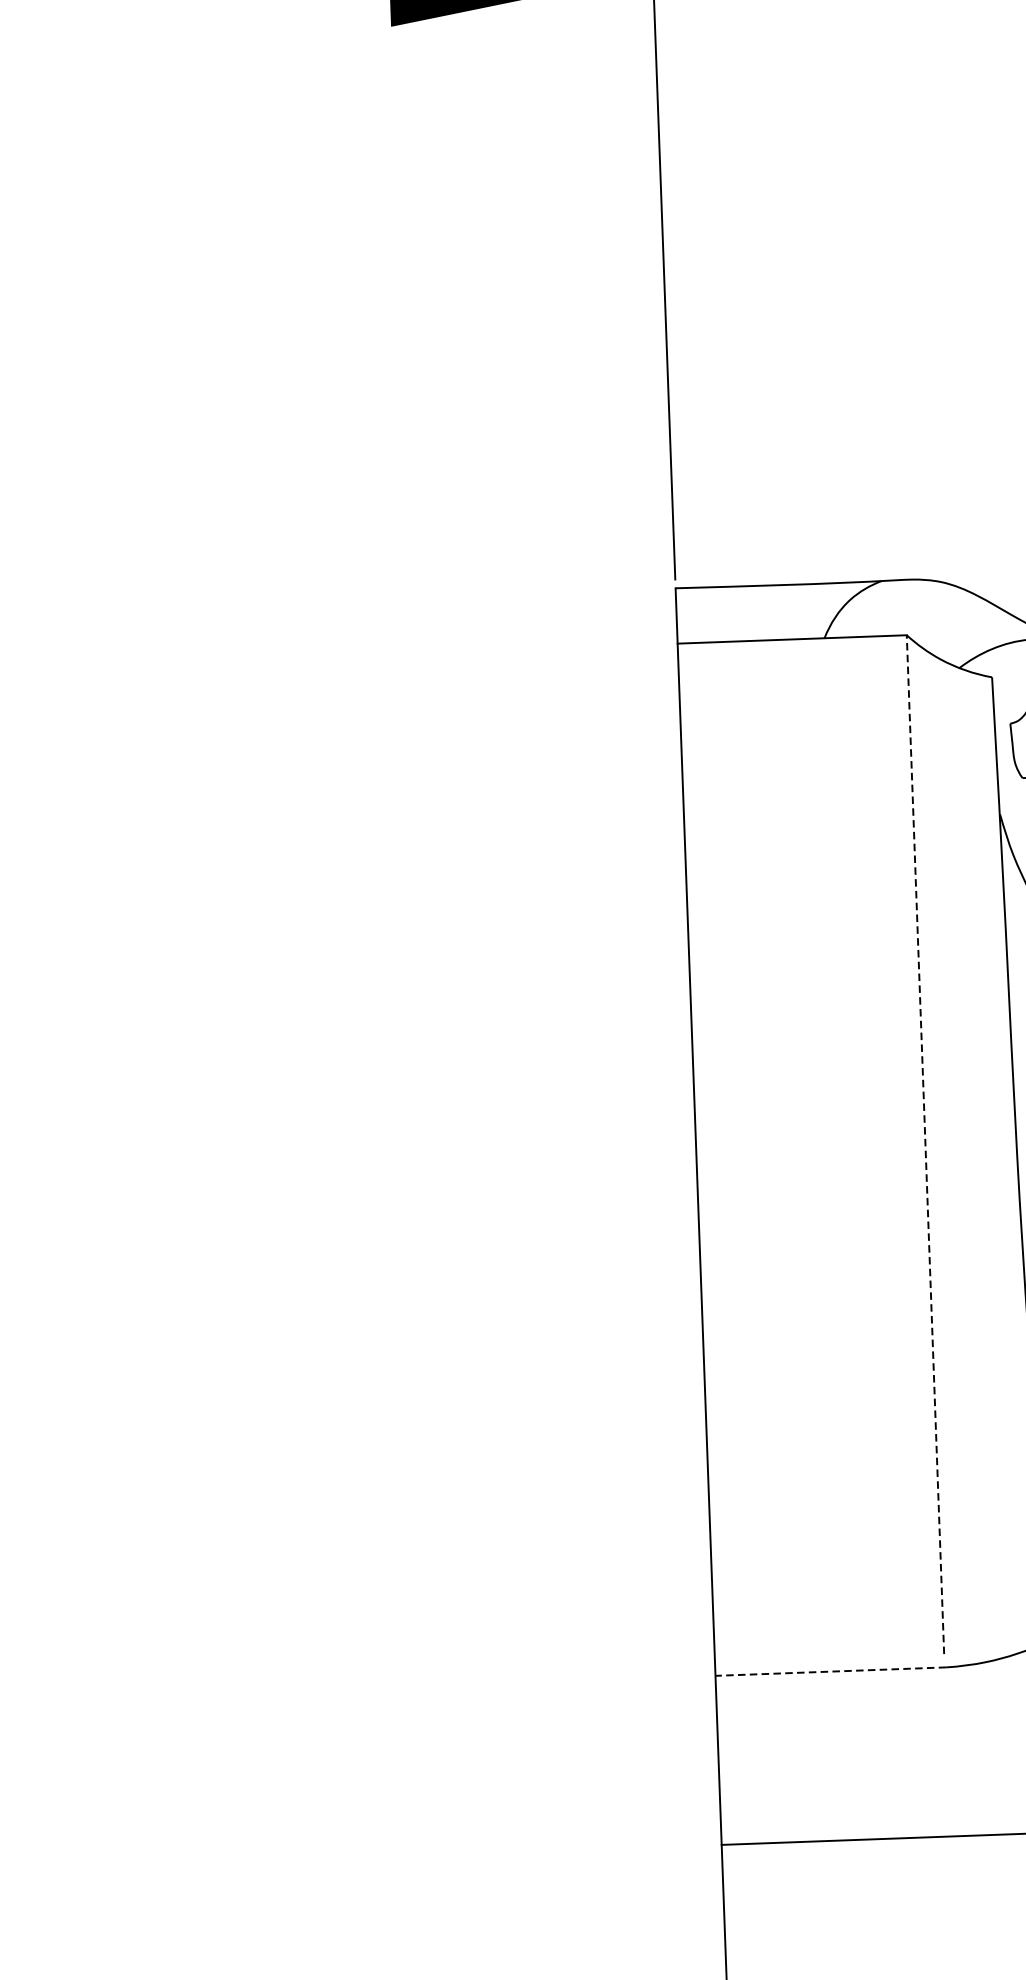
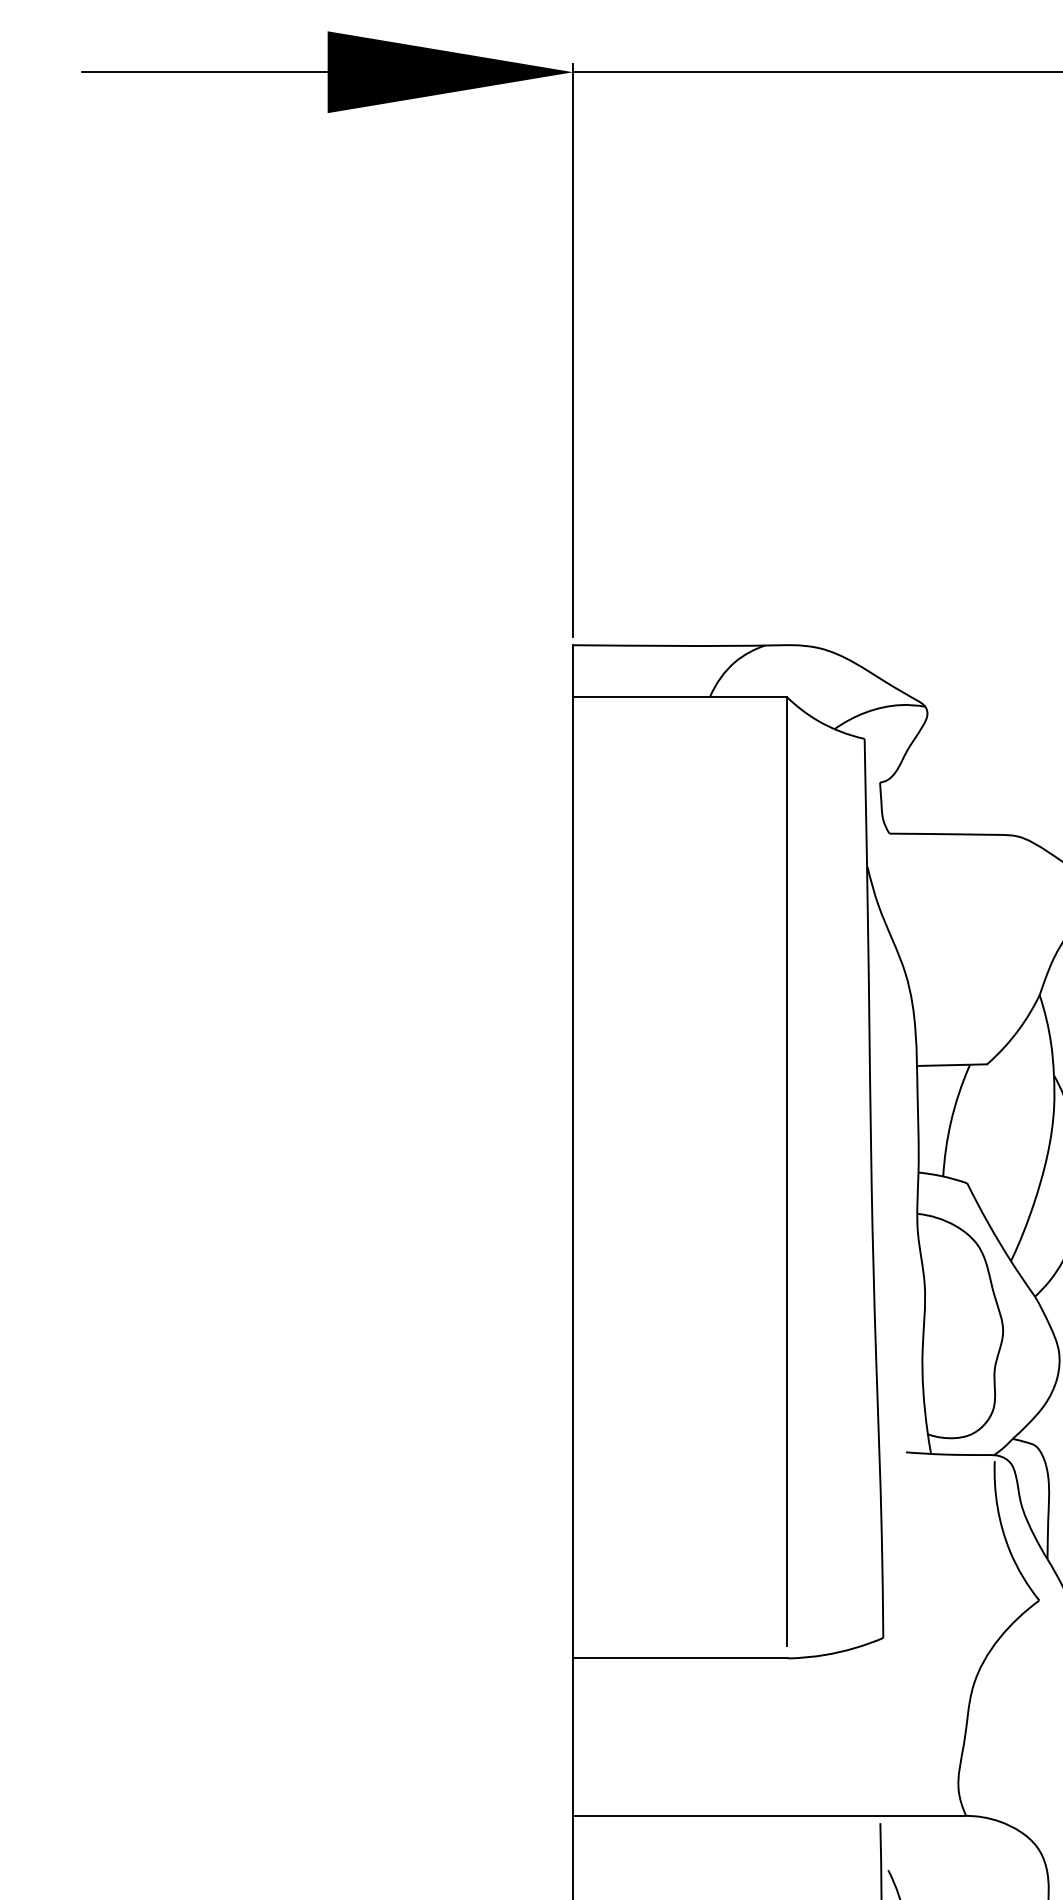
line: (925, 1144) -> (786, 1171), dashed -> solid
line: (830, 1671) -> (680, 1658), dashed -> solid

